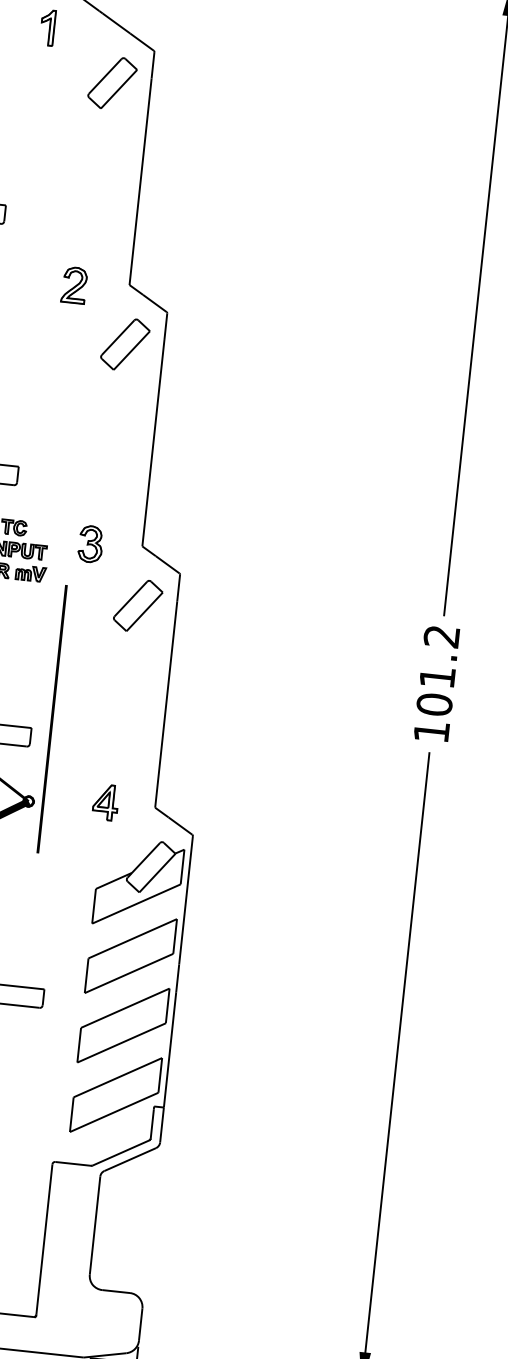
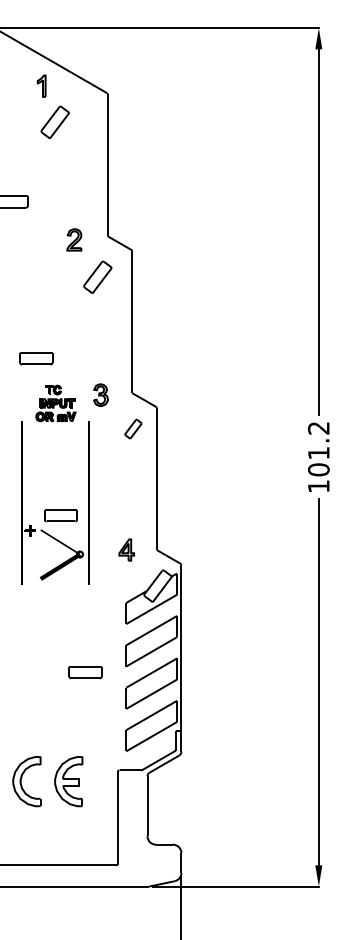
part: (111, 81) -> (54, 121), moved
part: (124, 342) -> (97, 276), moved
part: (138, 604) -> (133, 428), size x0.6

